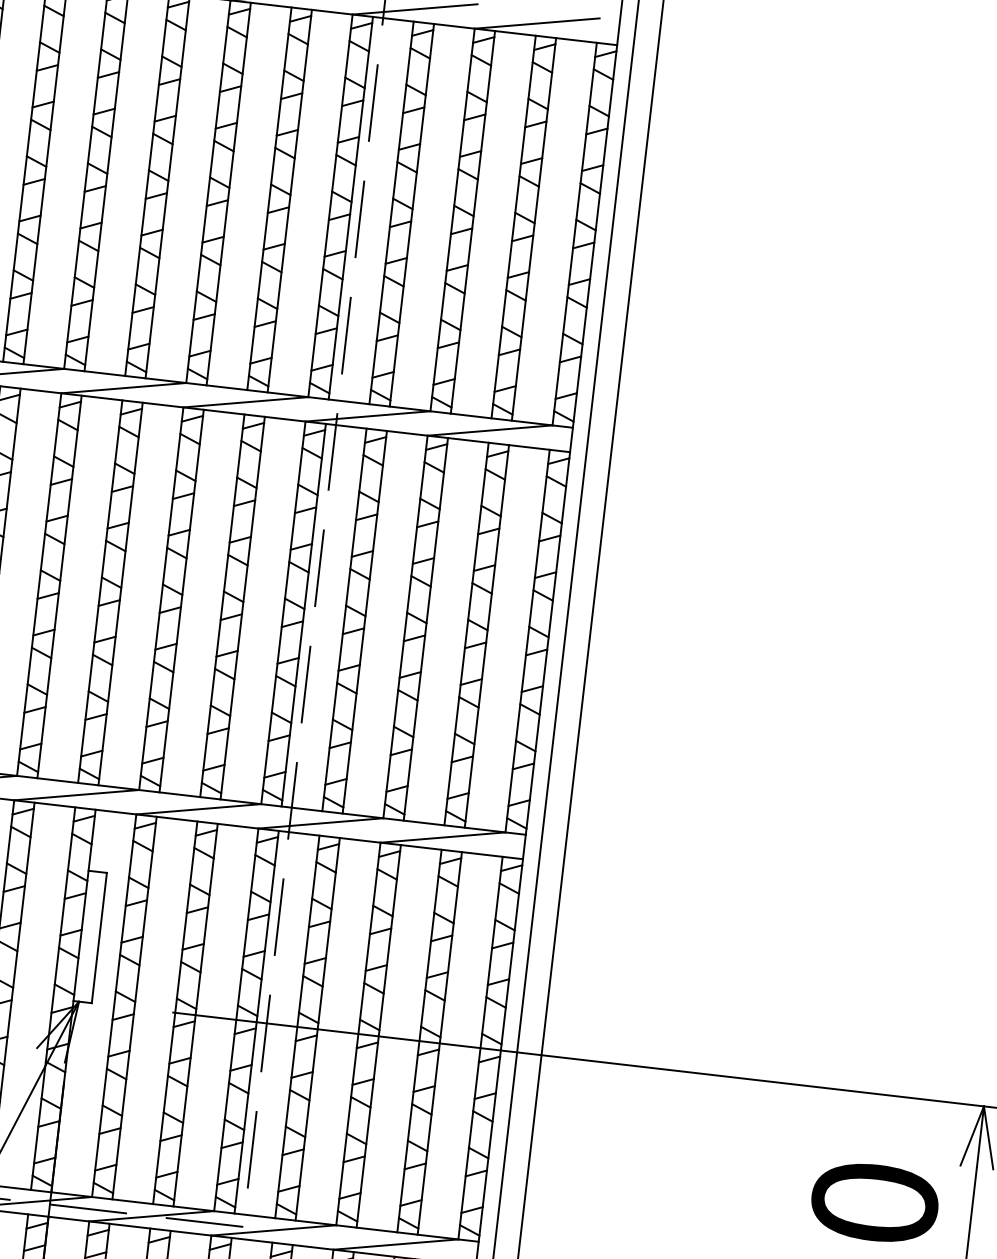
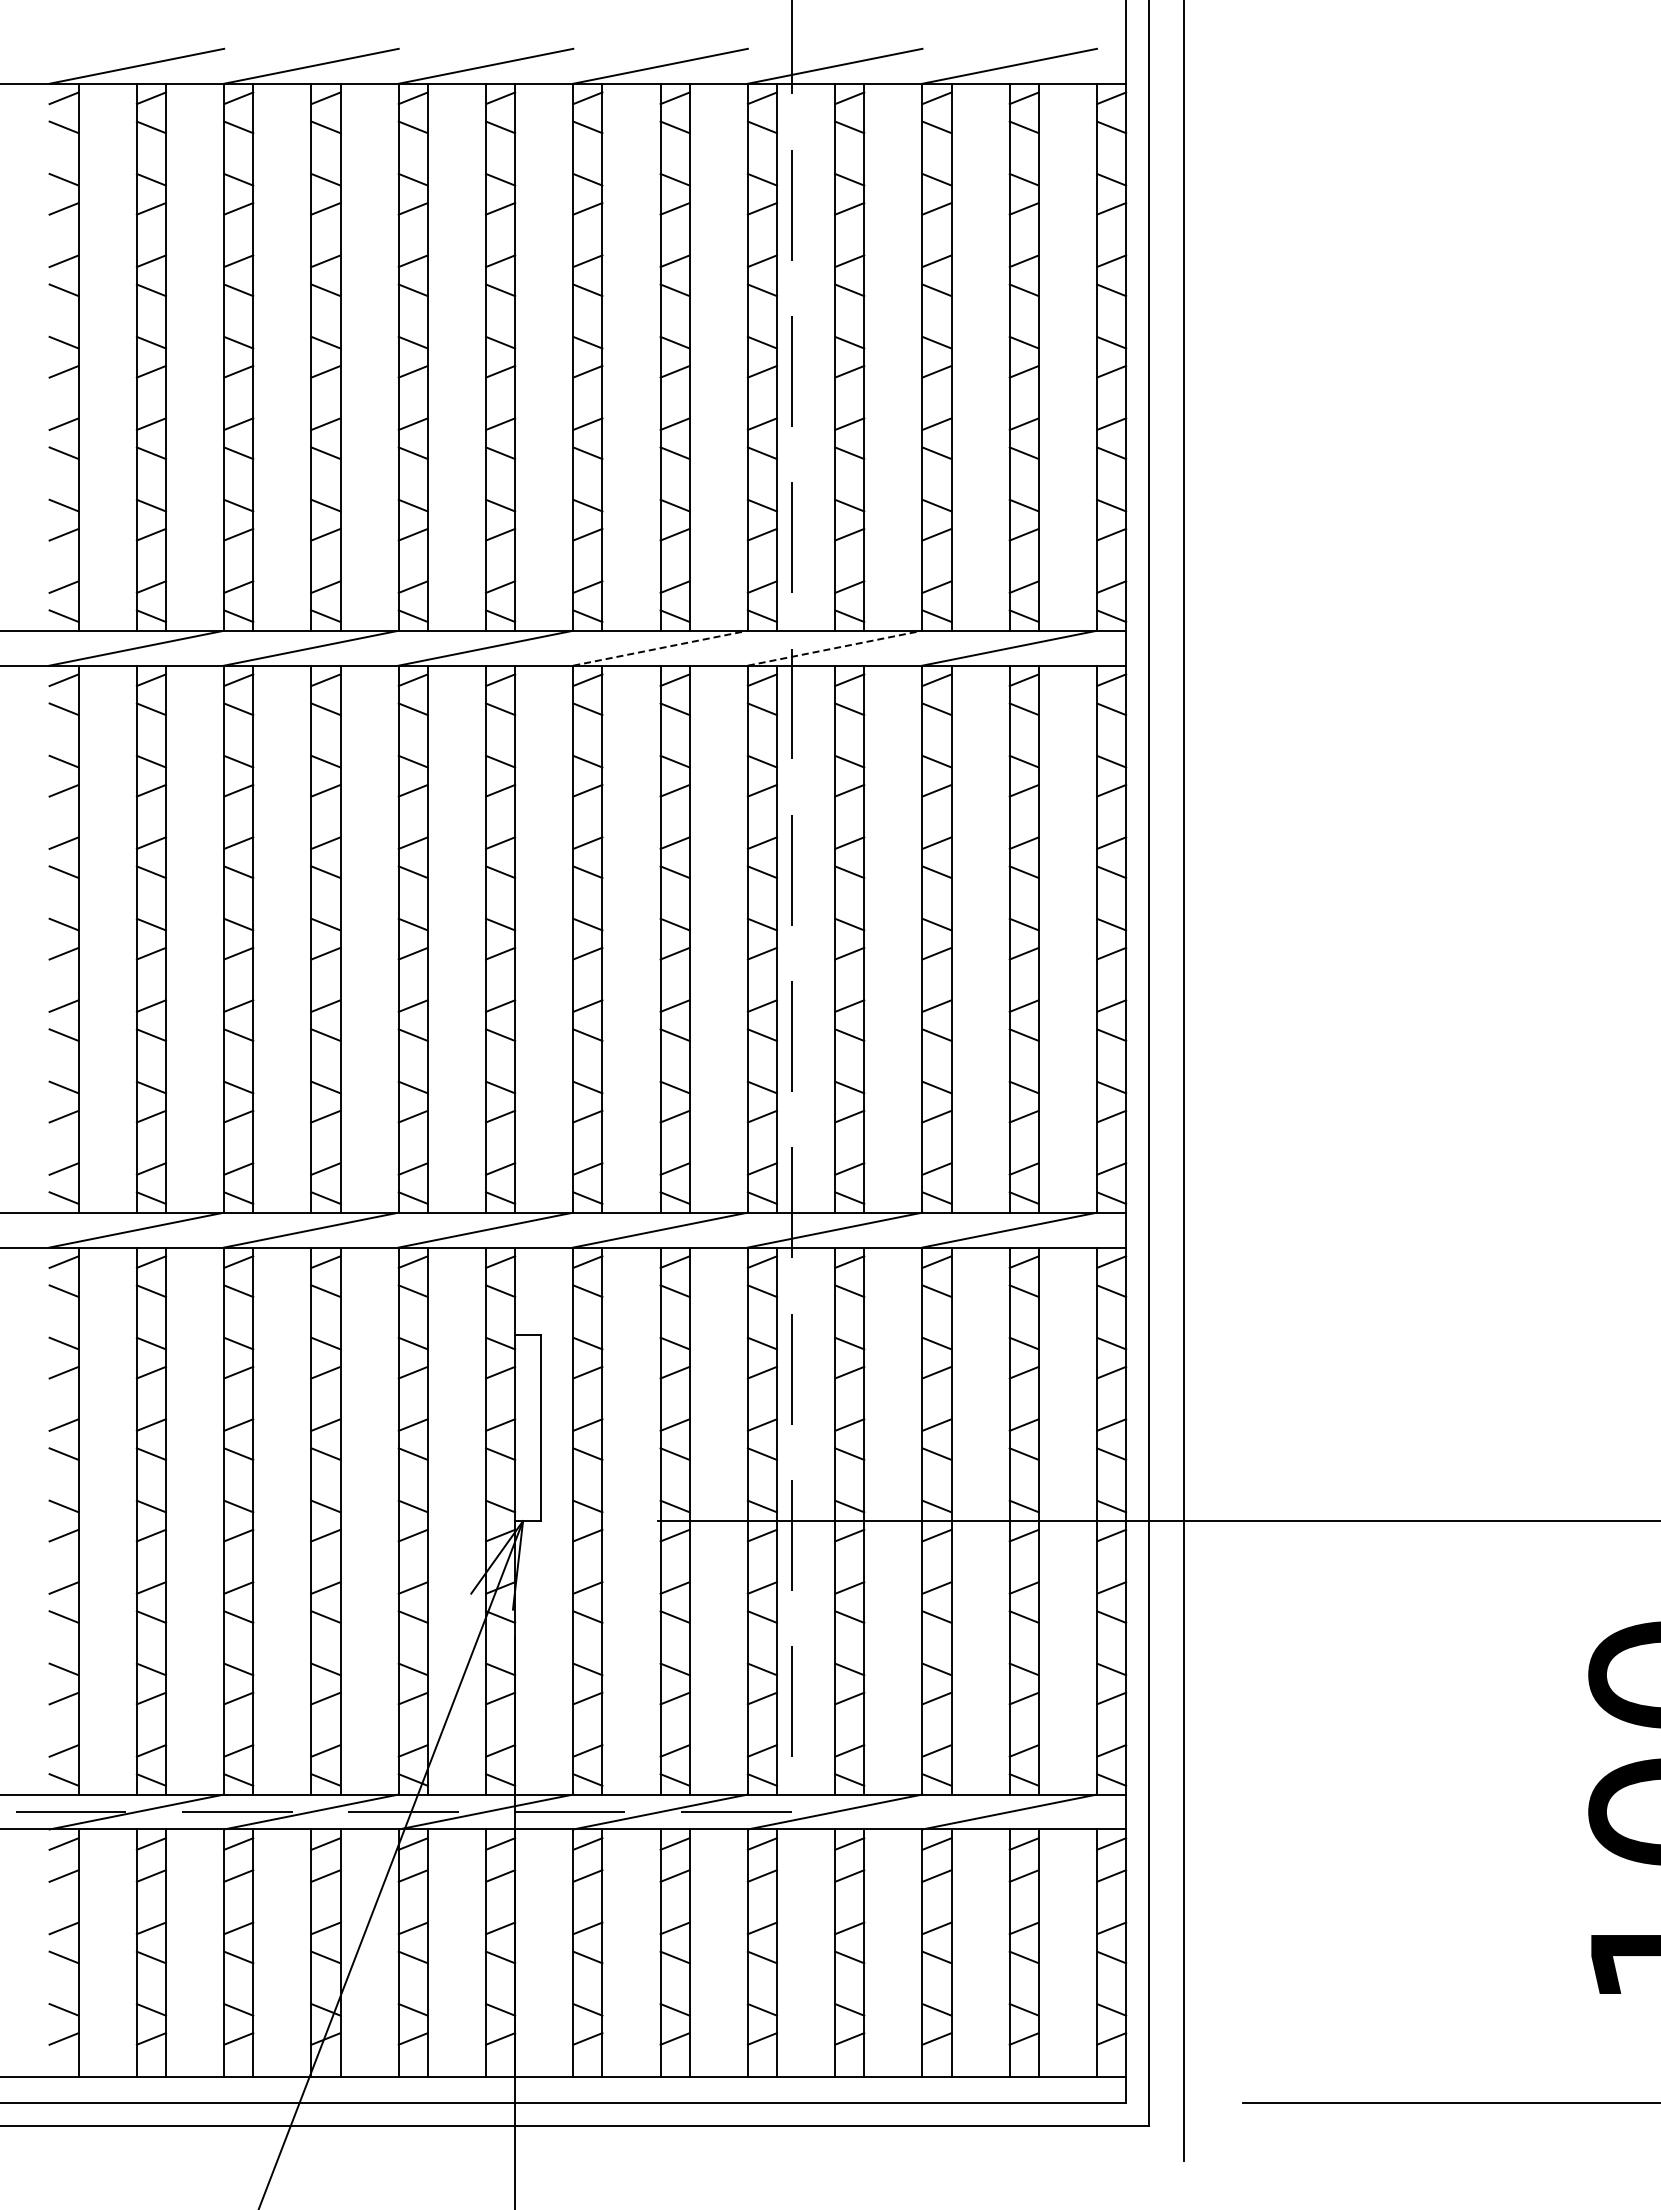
line: (246, 402) -> (661, 648), solid -> dashed
line: (368, 416) -> (835, 648), solid -> dashed

